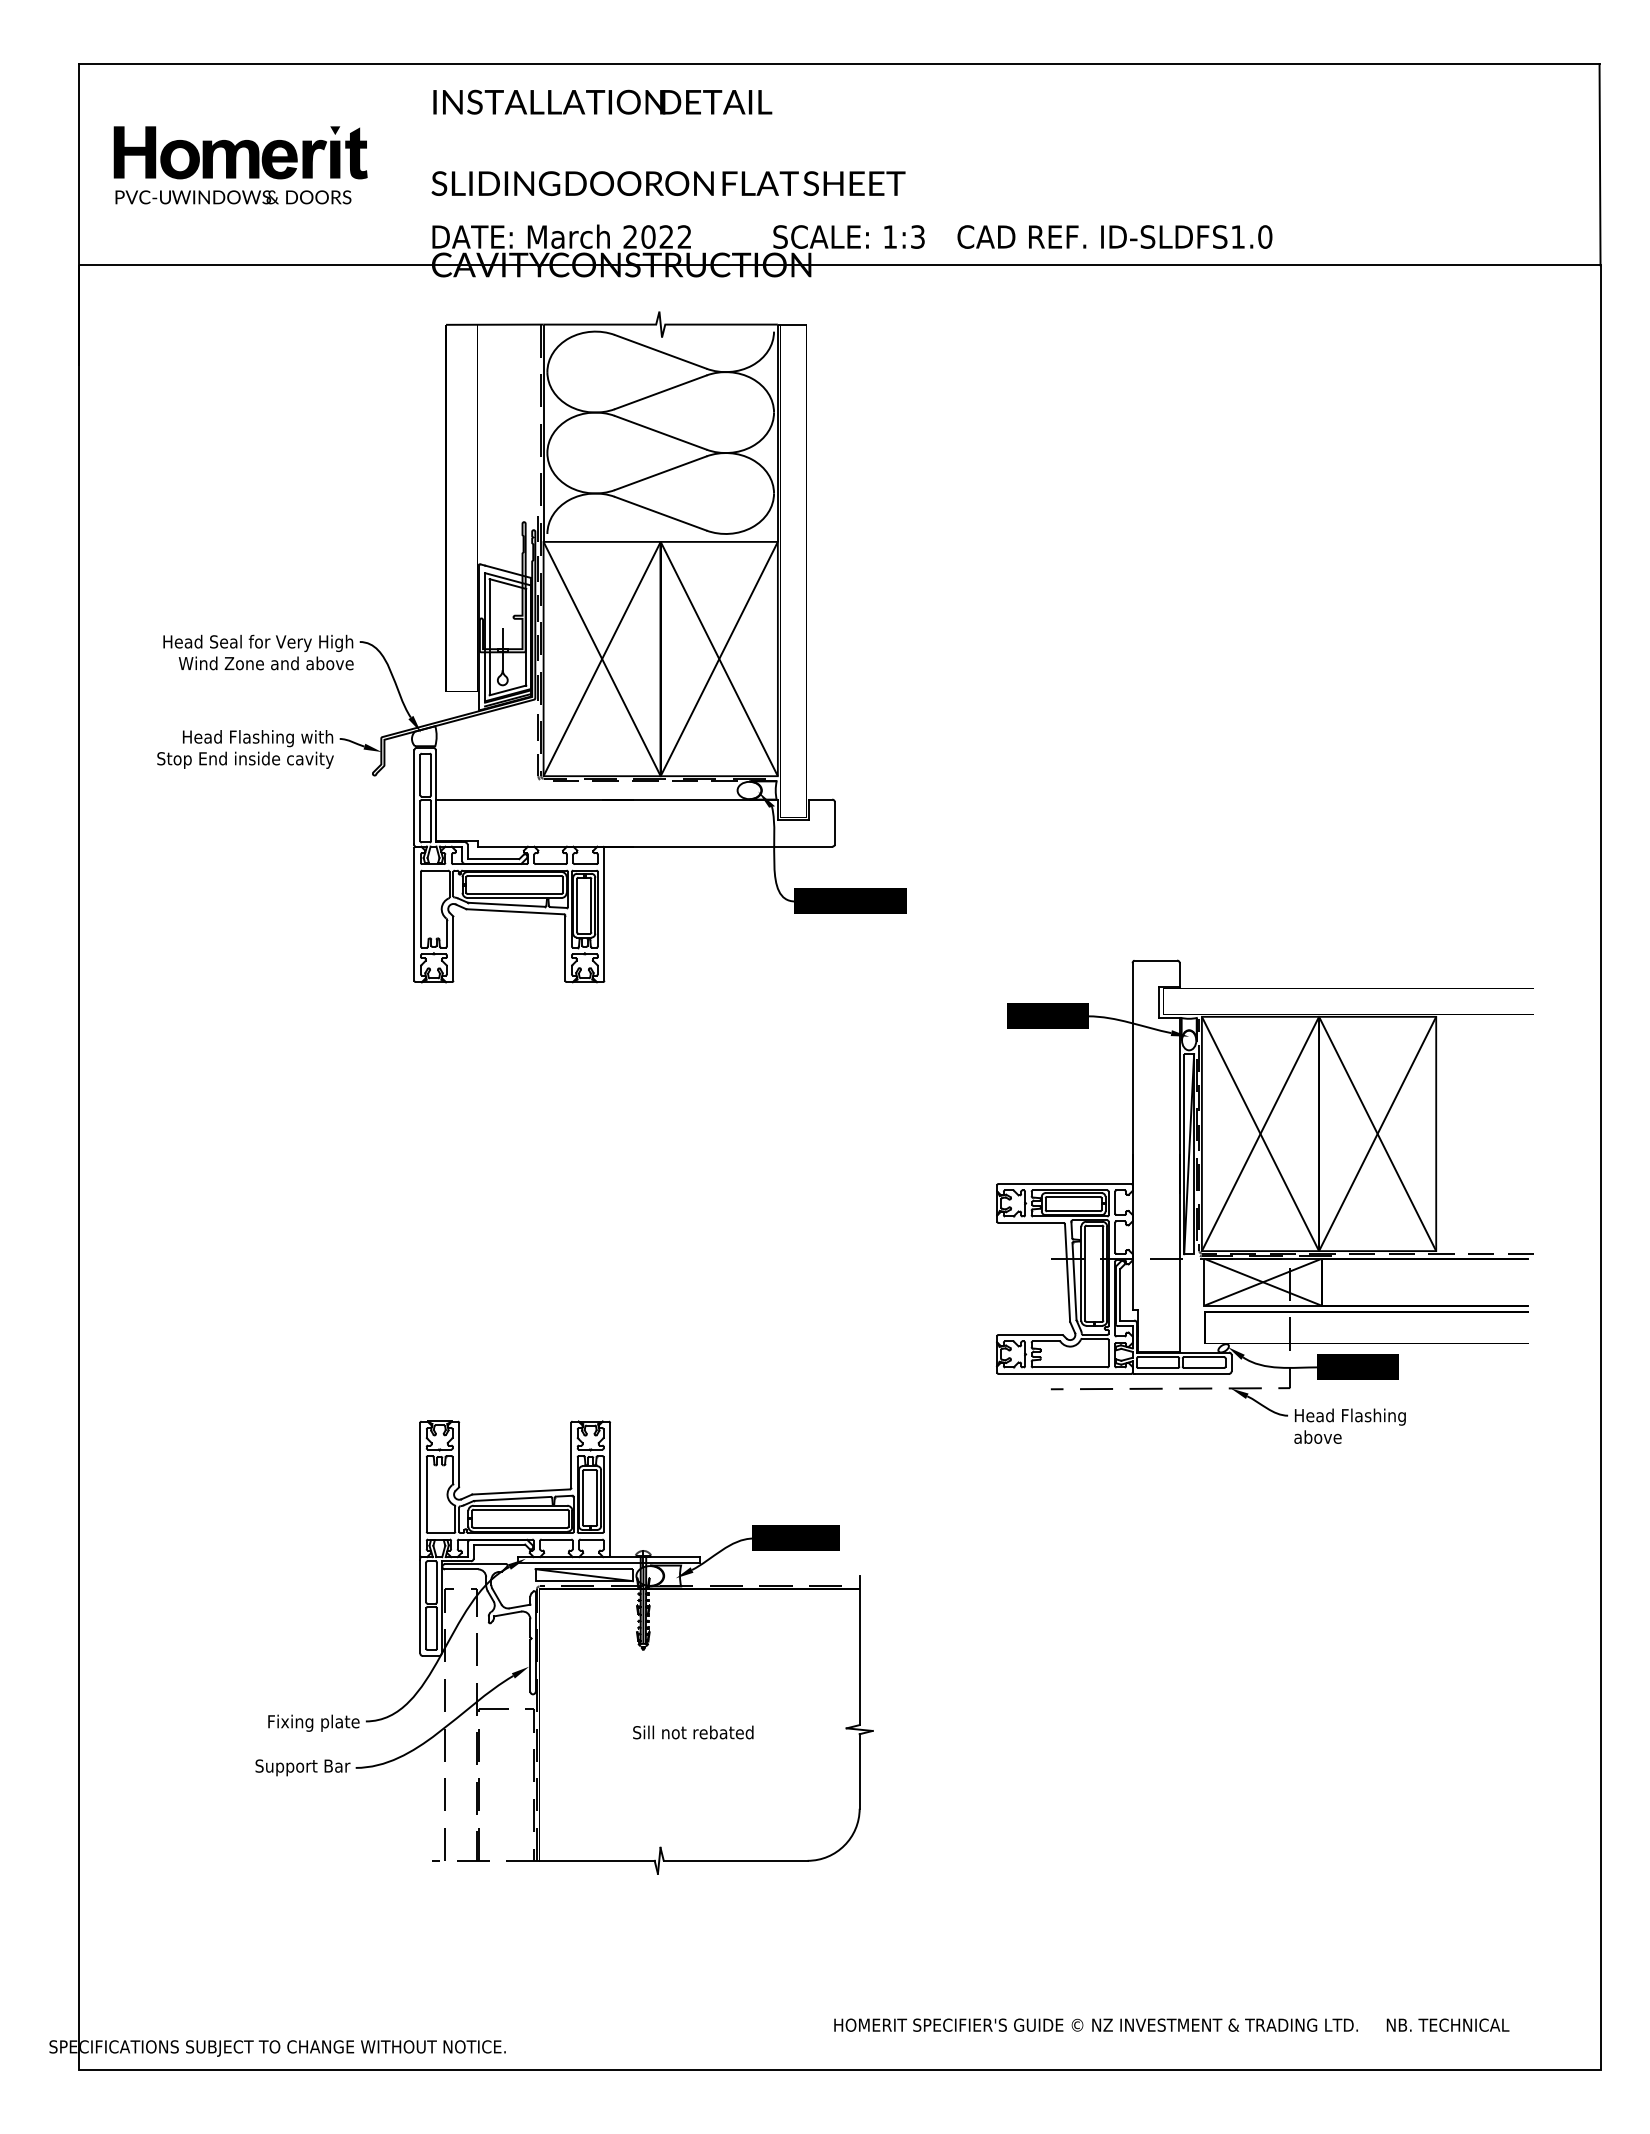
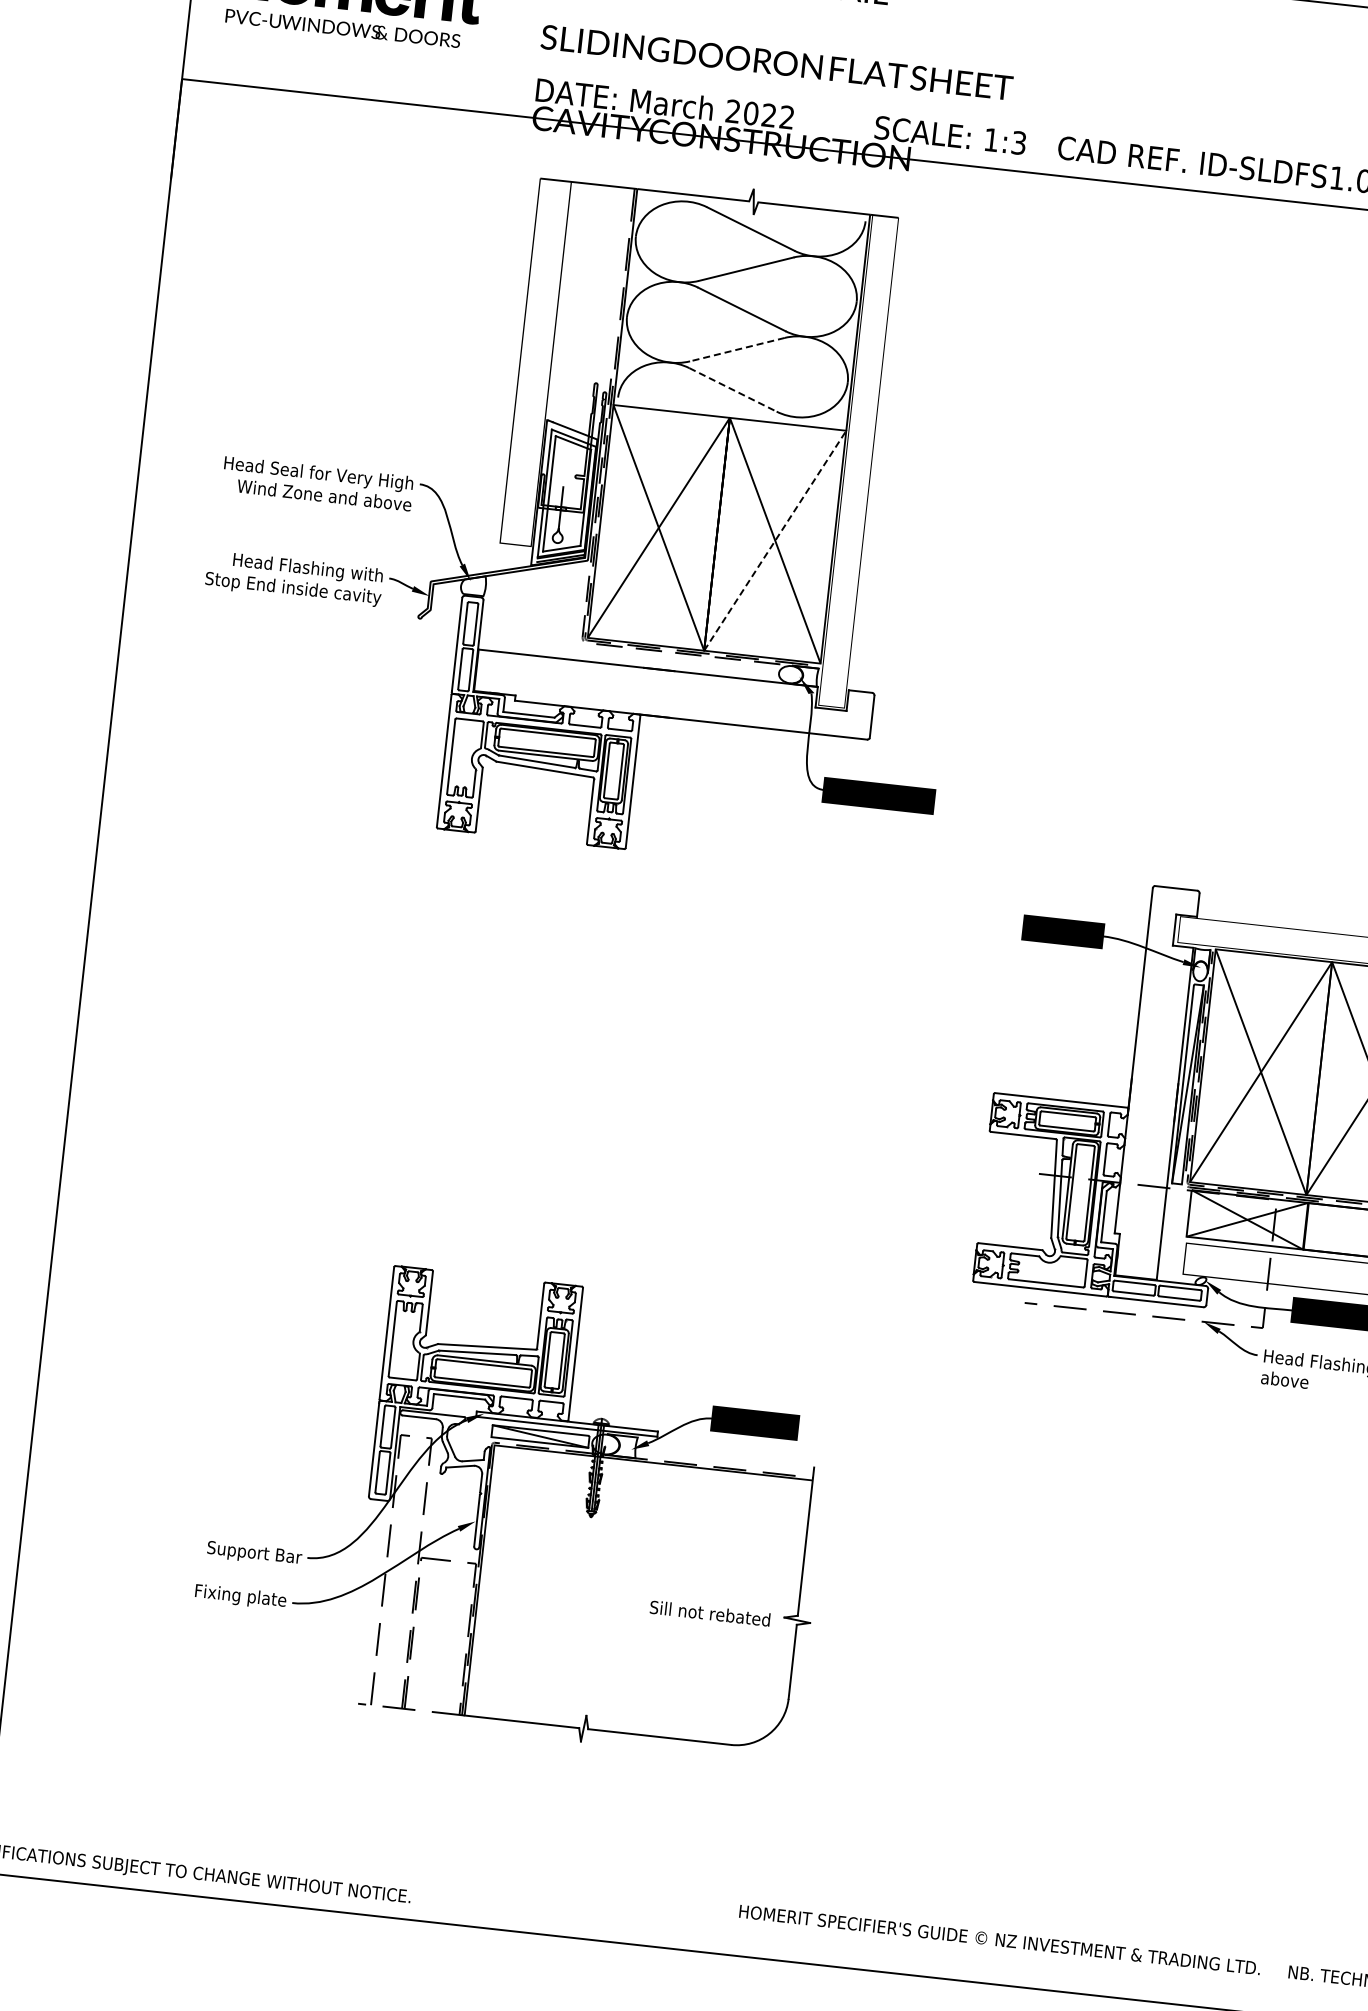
line: (660, 473) -> (737, 349), solid -> dashed
line: (660, 513) -> (732, 389), solid -> dashed
line: (719, 659) -> (775, 541), solid -> dashed
text: (312, 1722) -> (254, 1553), Fixing plate -> Support Bar
text: (693, 1732) -> (710, 1613), moved
text: (302, 1767) -> (239, 1596), Support Bar -> Fixing plate

